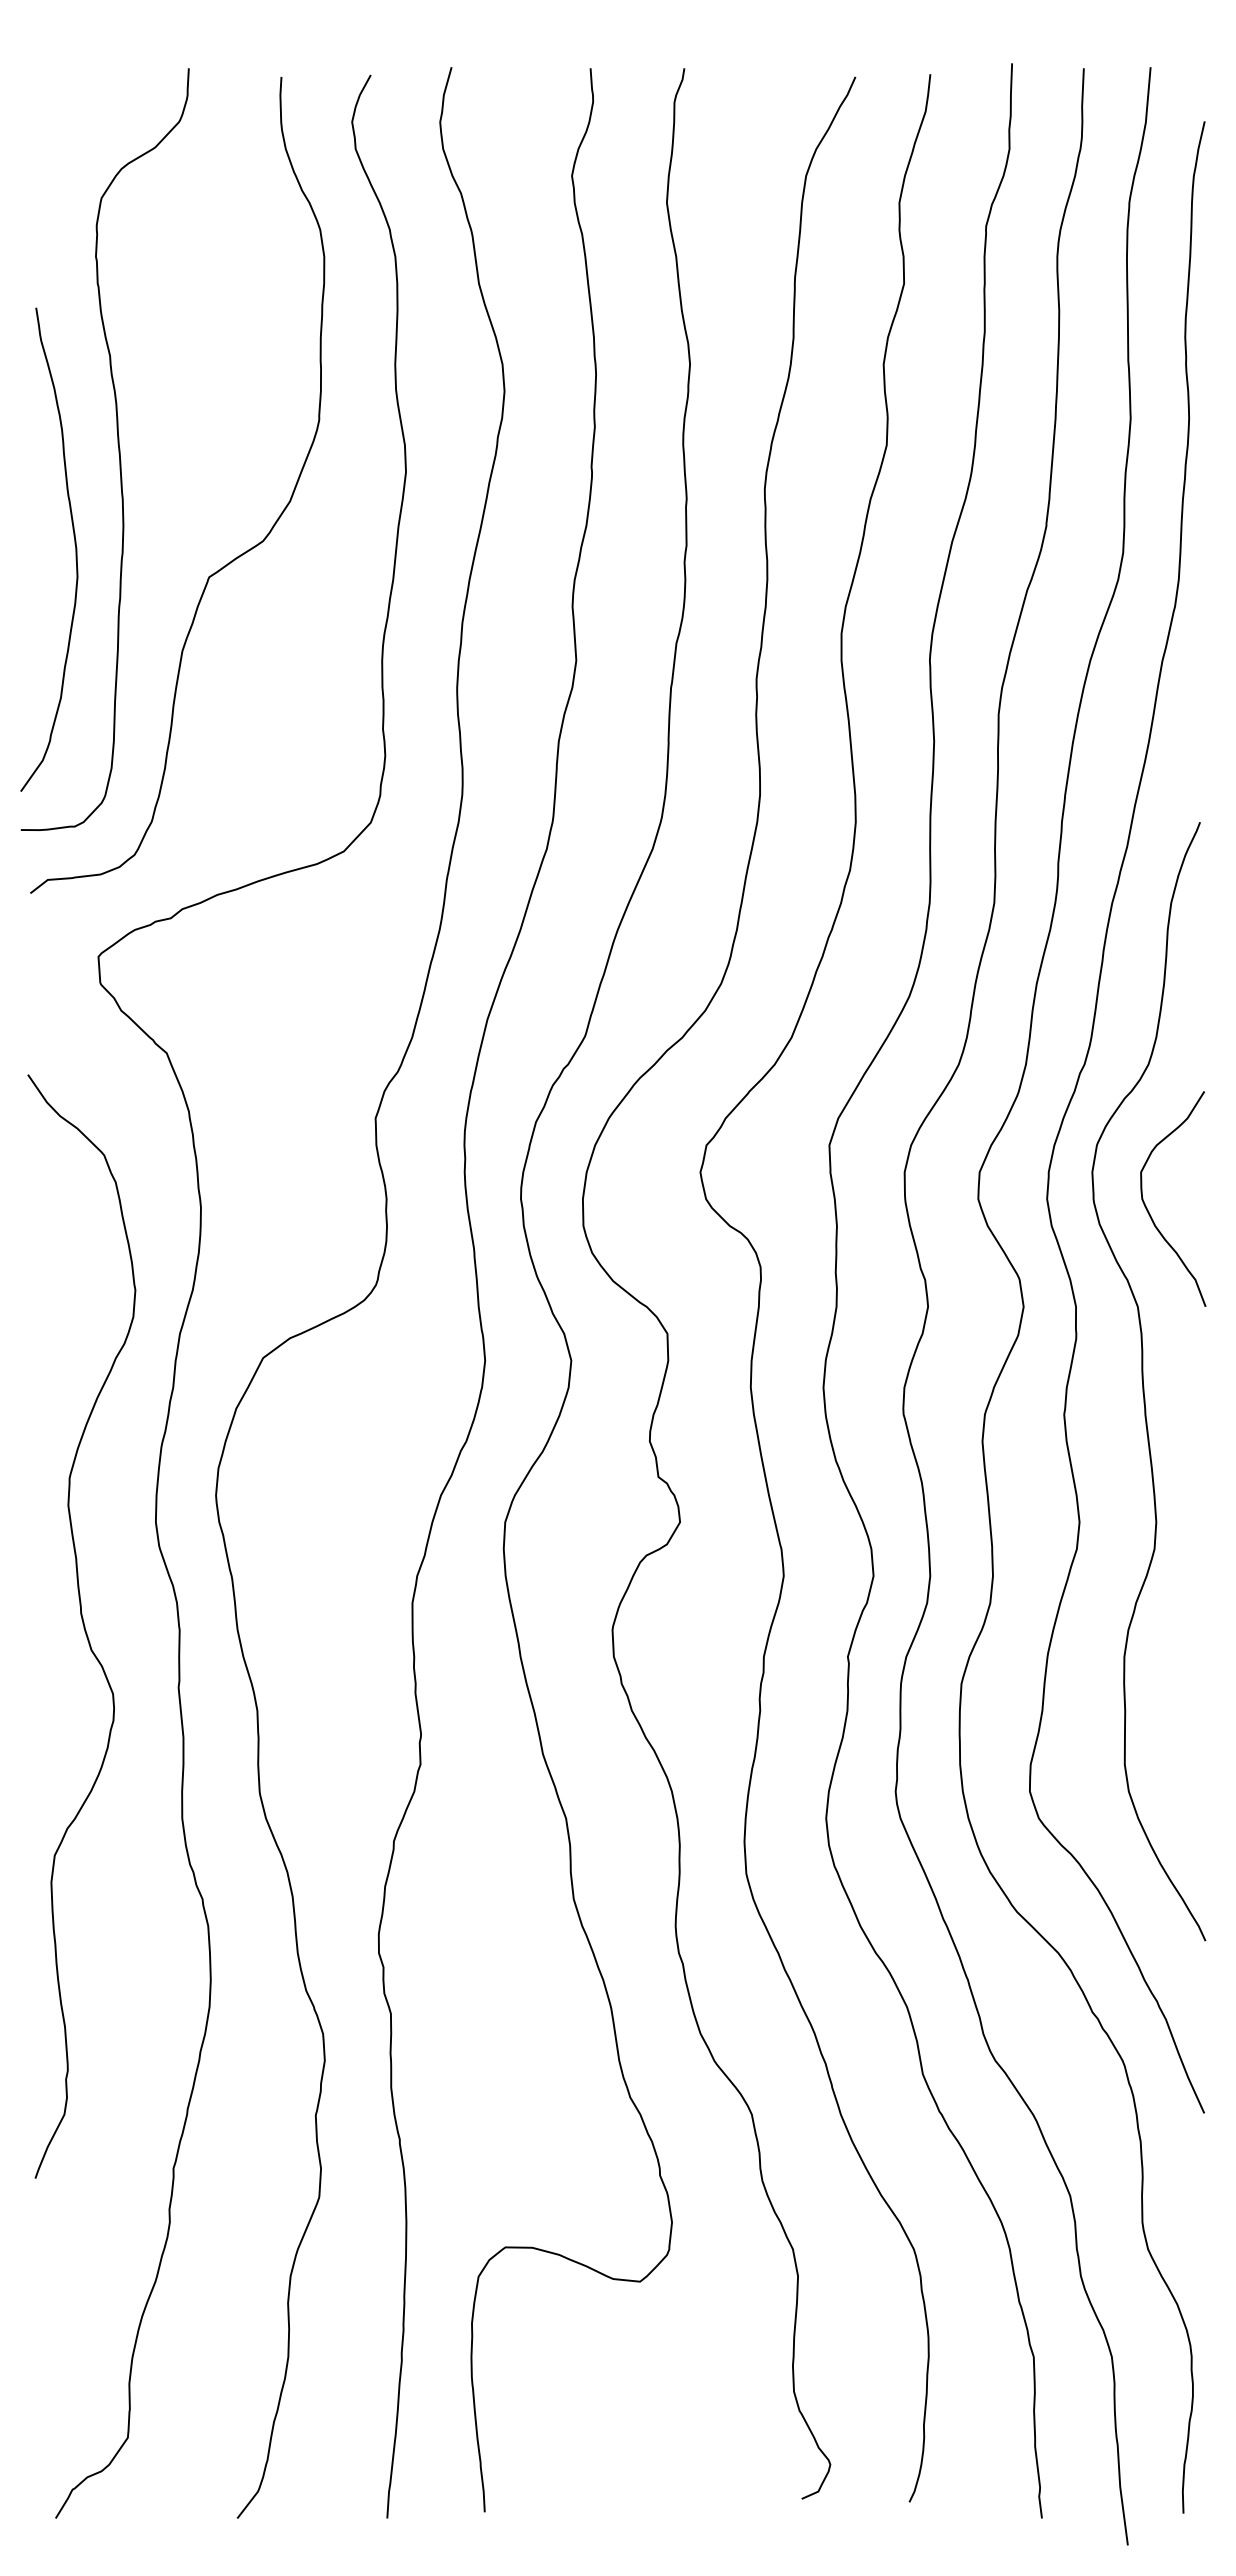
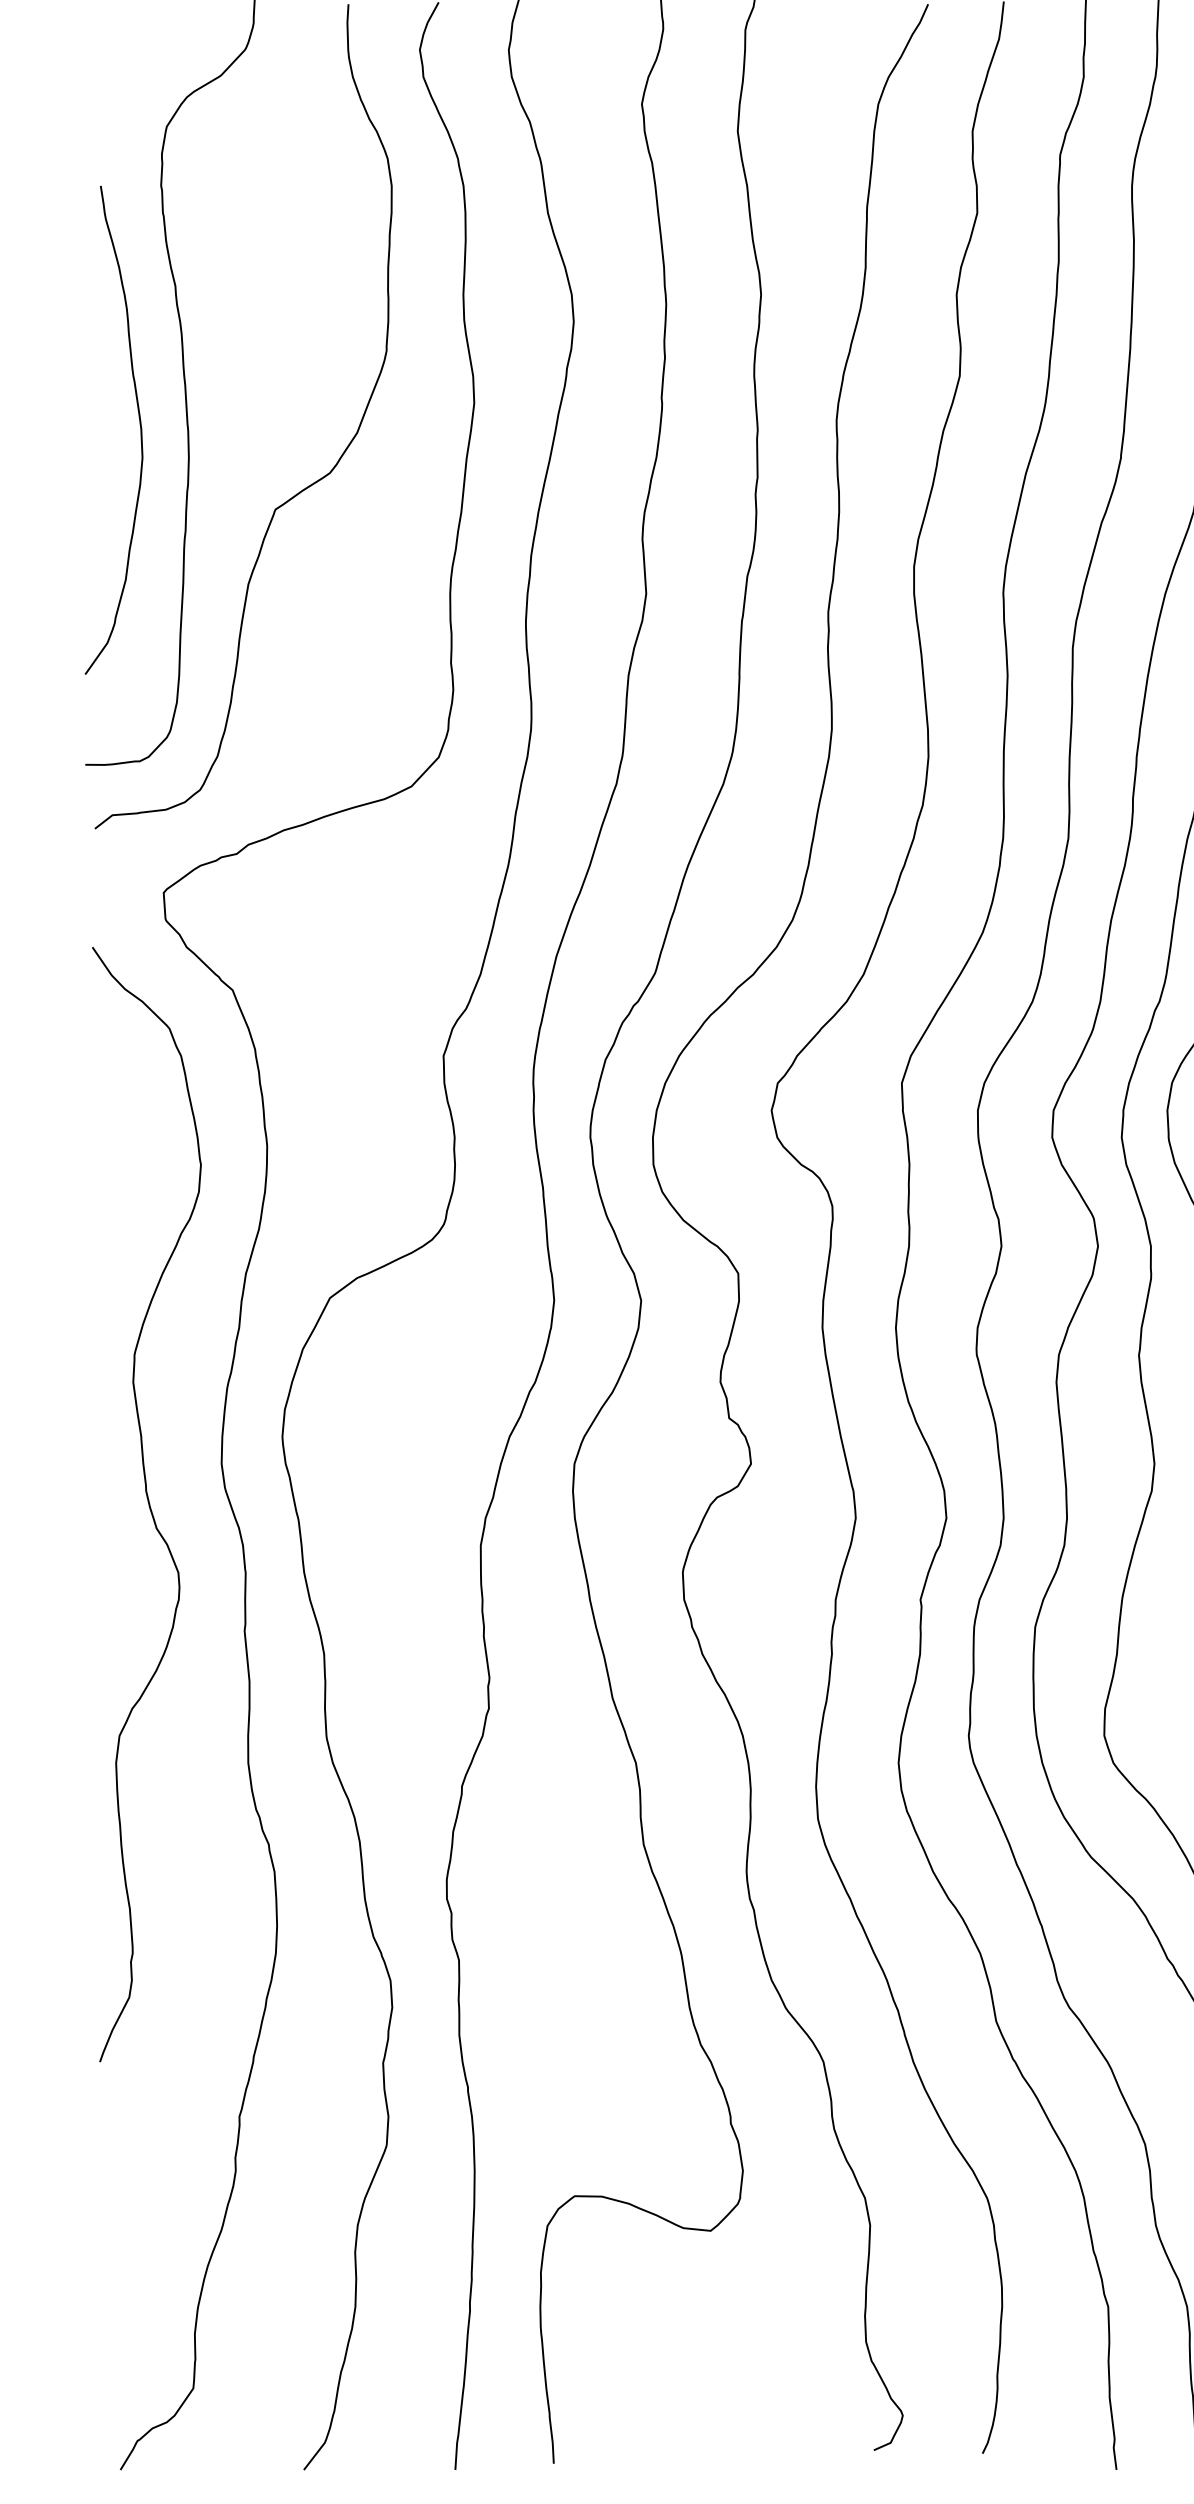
curve: (74, 544) -> (139, 424), moved
curve: (83, 1626) -> (148, 1504), moved

